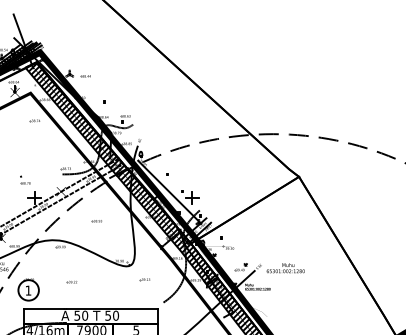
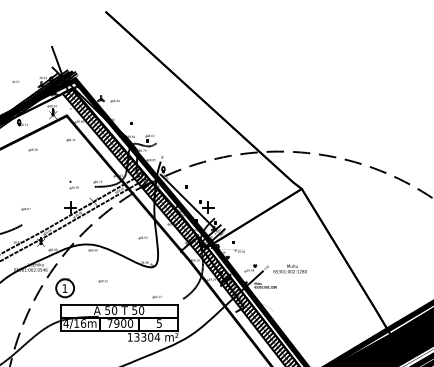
part: (24, 180) -> (73, 185), moved
part: (96, 220) -> (142, 237), moved
part: (144, 279) -> (156, 296), moved

